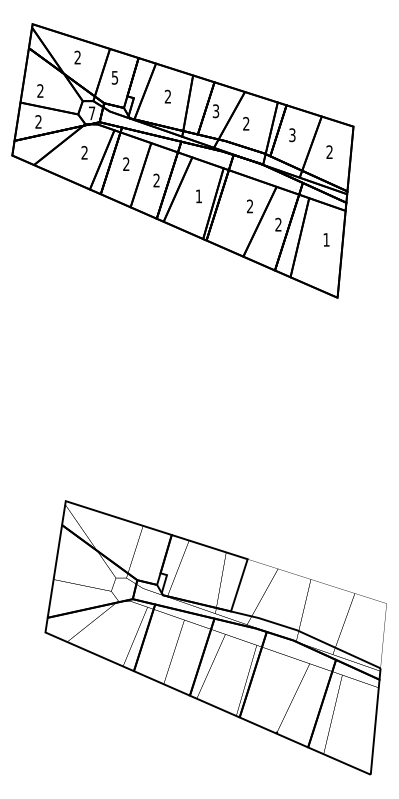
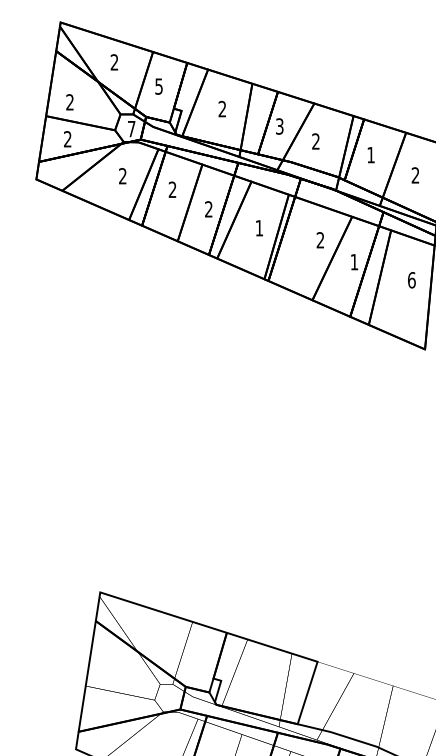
text: (292, 135) -> (371, 155), 3 -> 1
text: (278, 224) -> (354, 261), 2 -> 1
text: (326, 239) -> (411, 279), 1 -> 6

